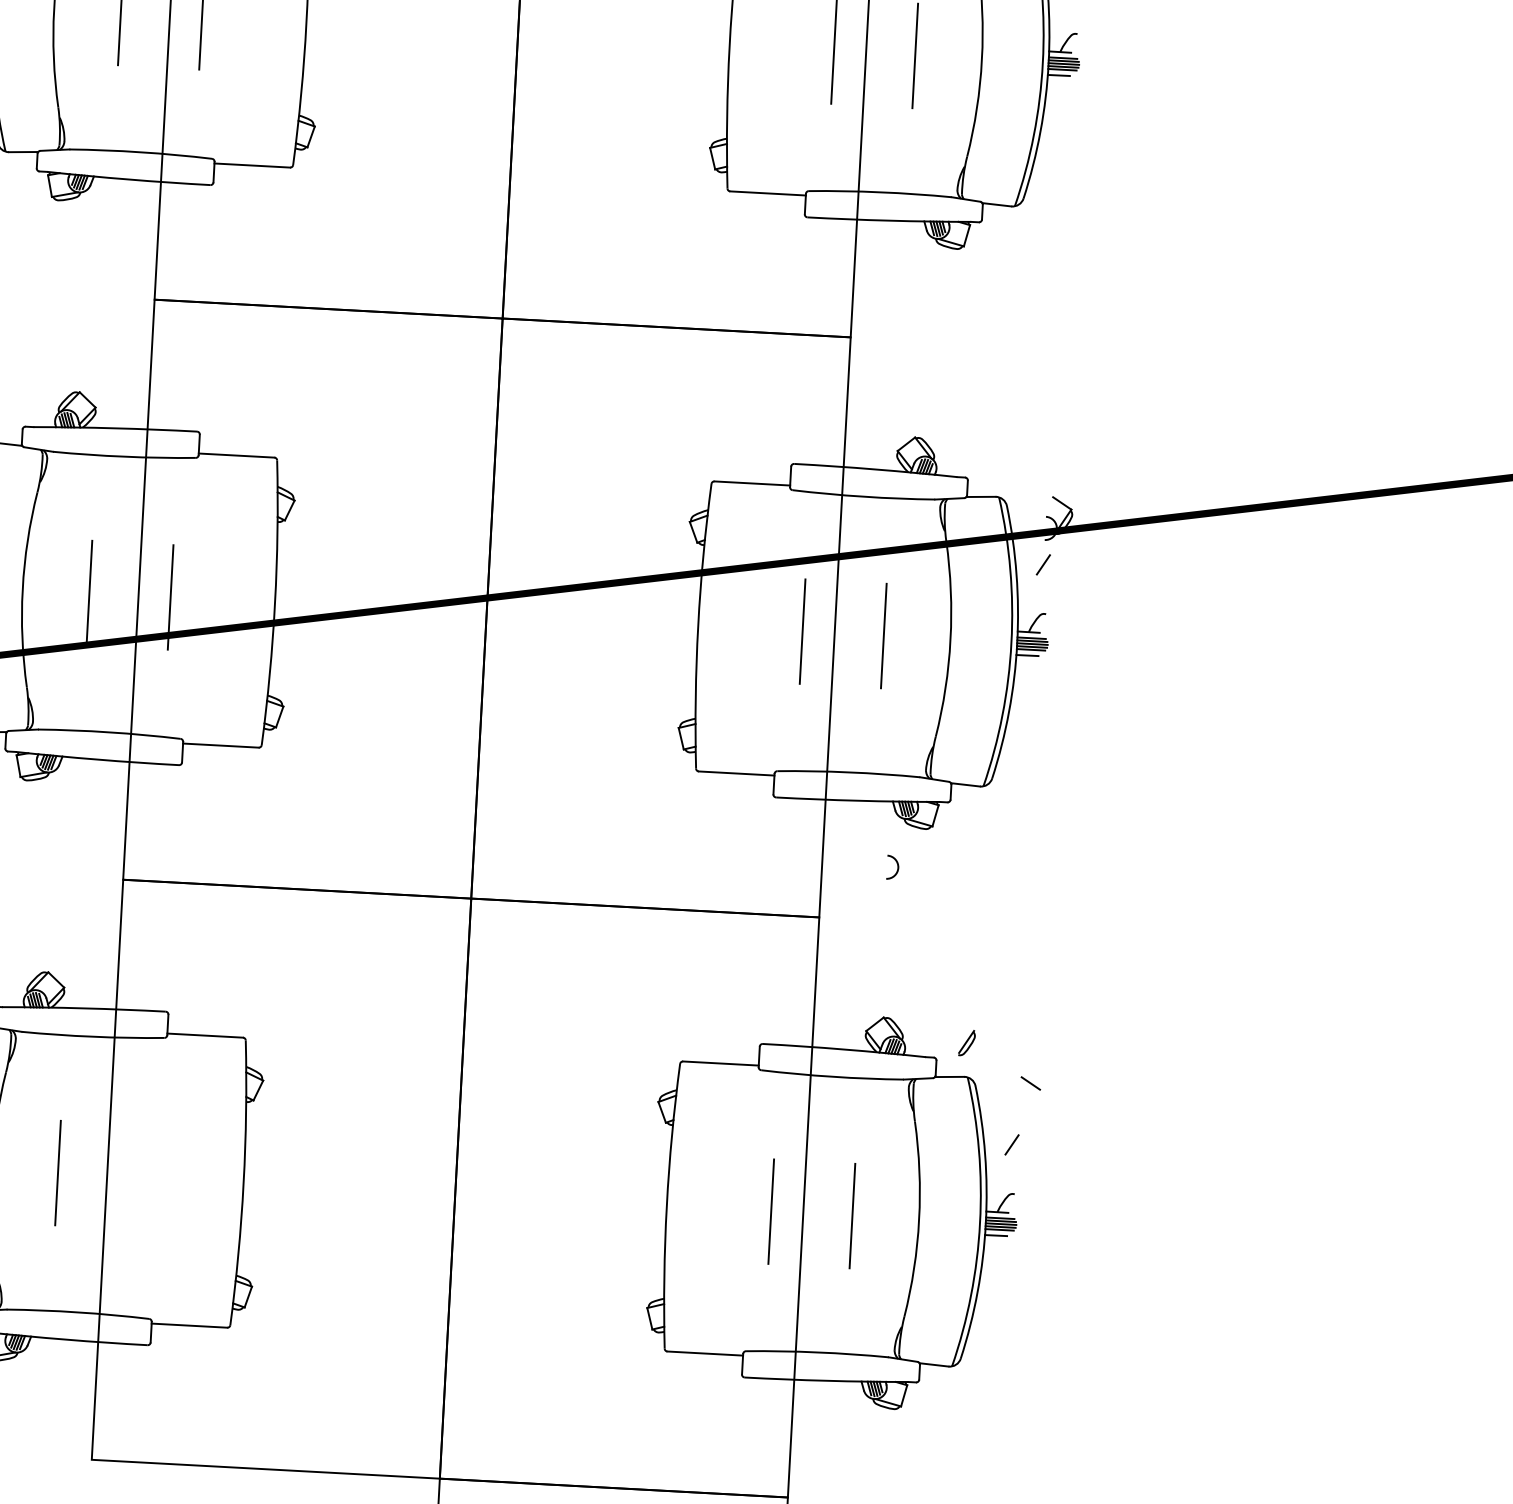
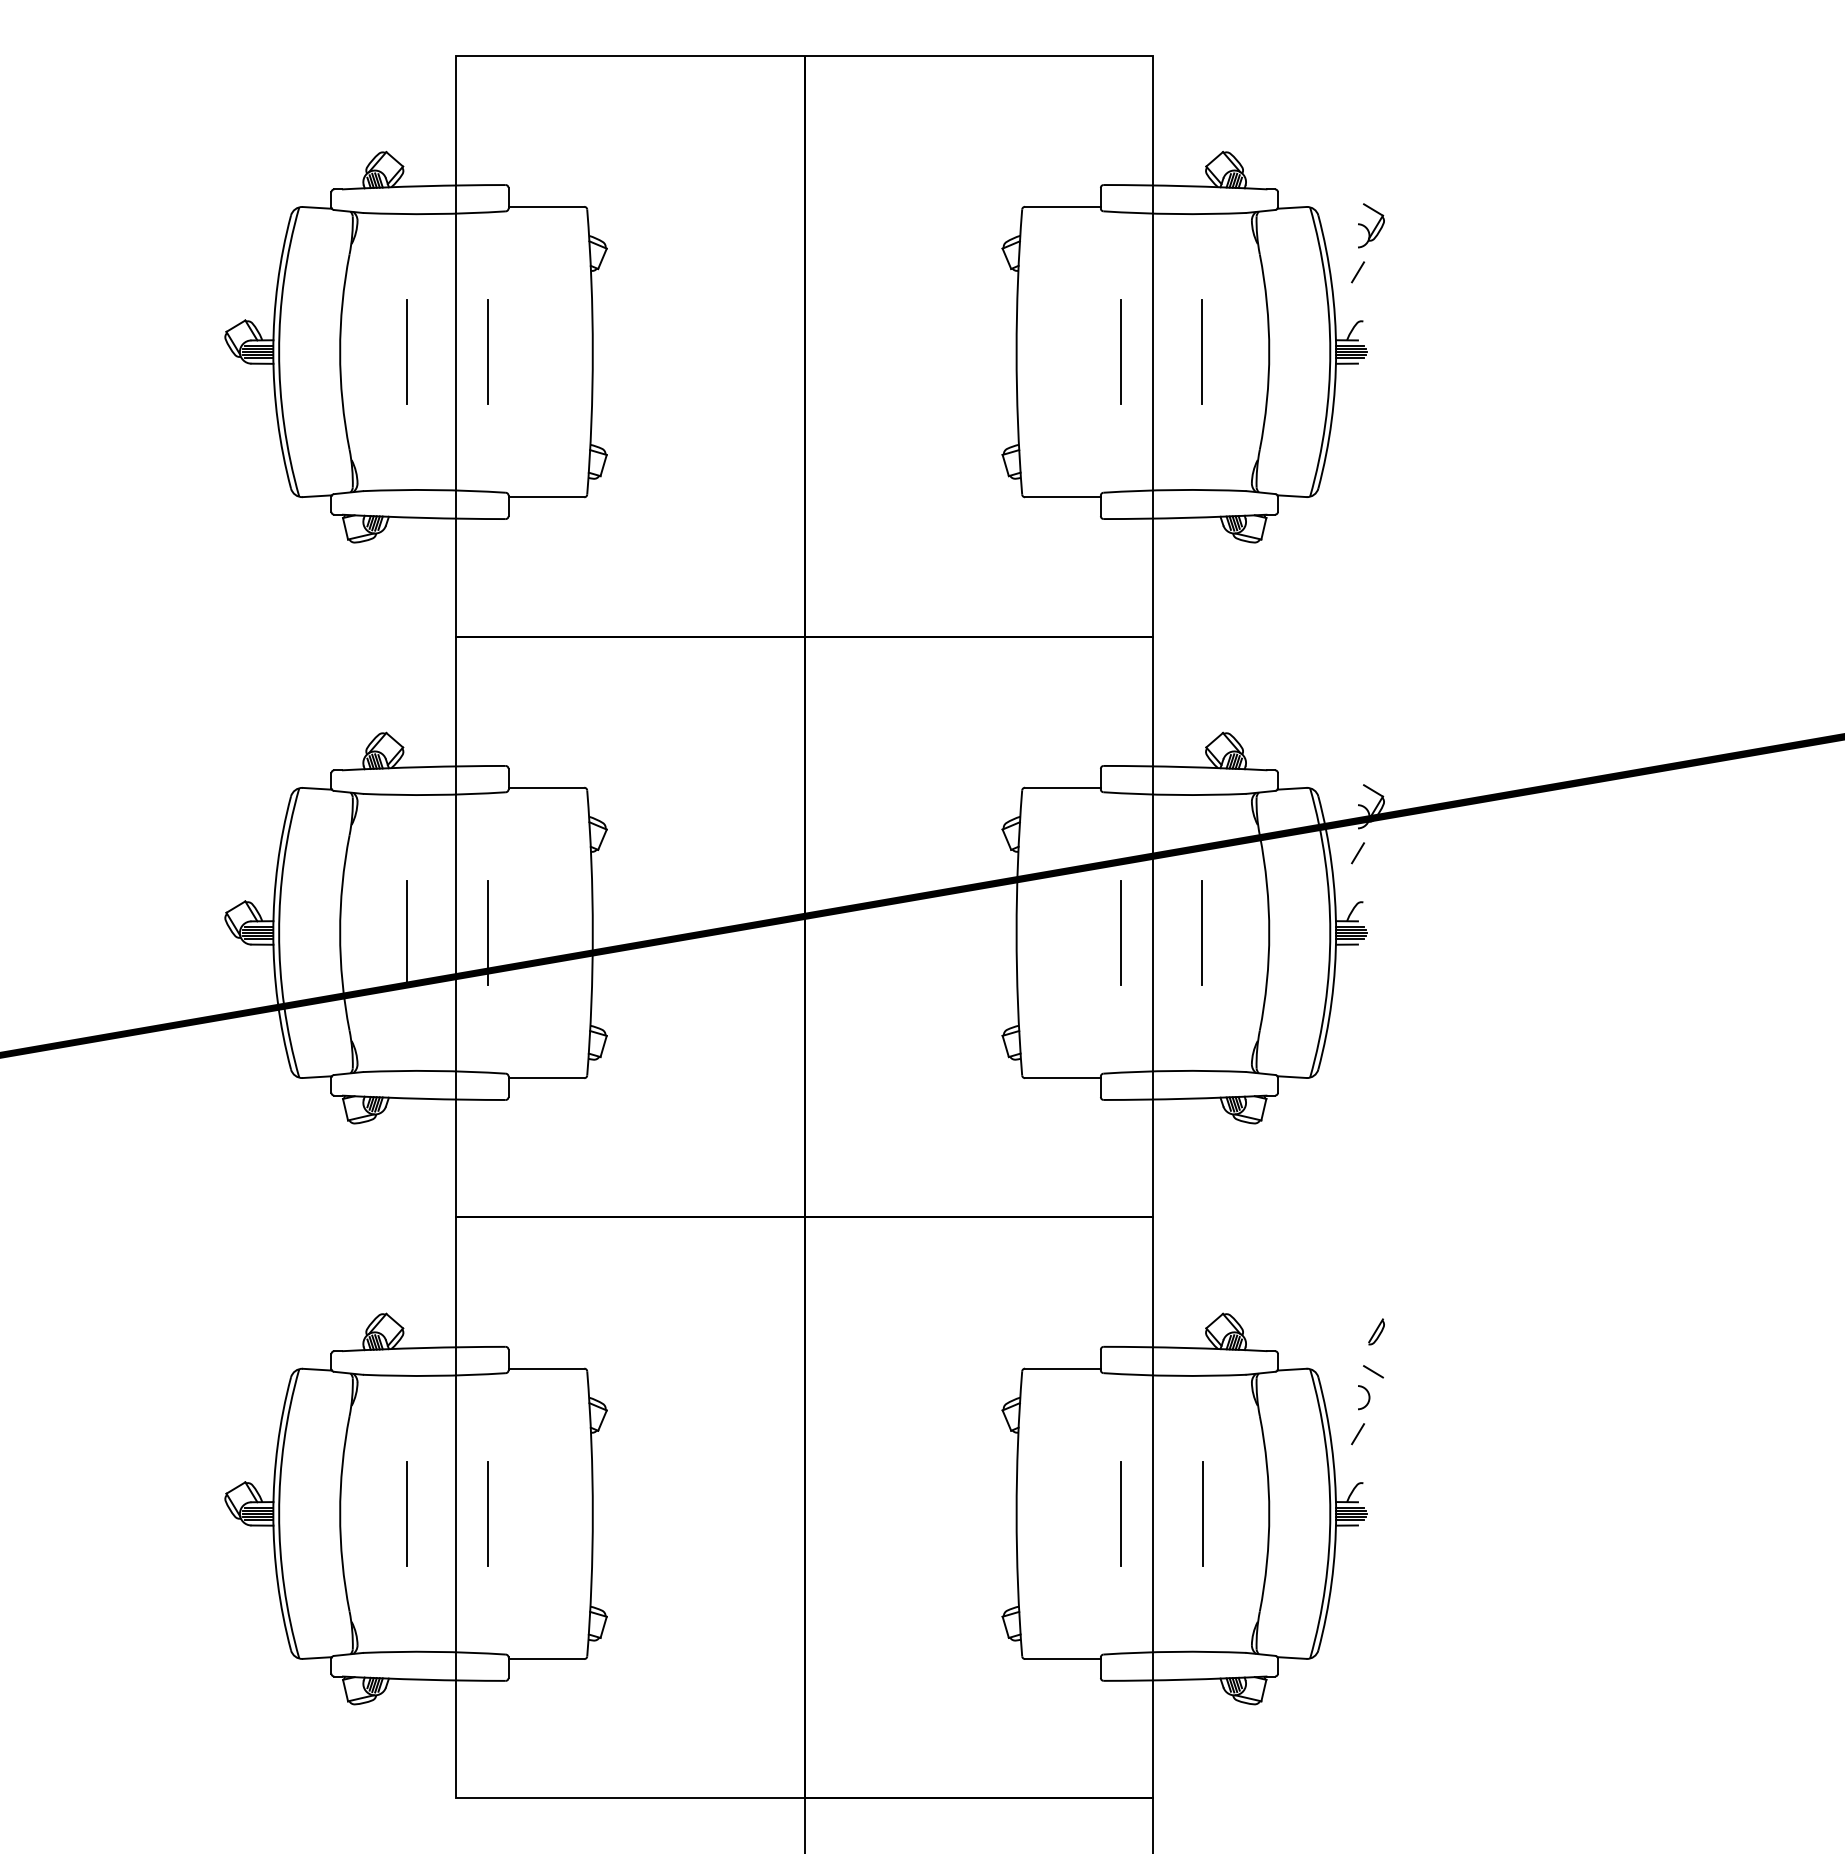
arc: (897, 867) -> (1368, 1397), moved
part: (966, 1042) -> (1376, 1331), moved
line: (138, 1177) -> (487, 1513), added

